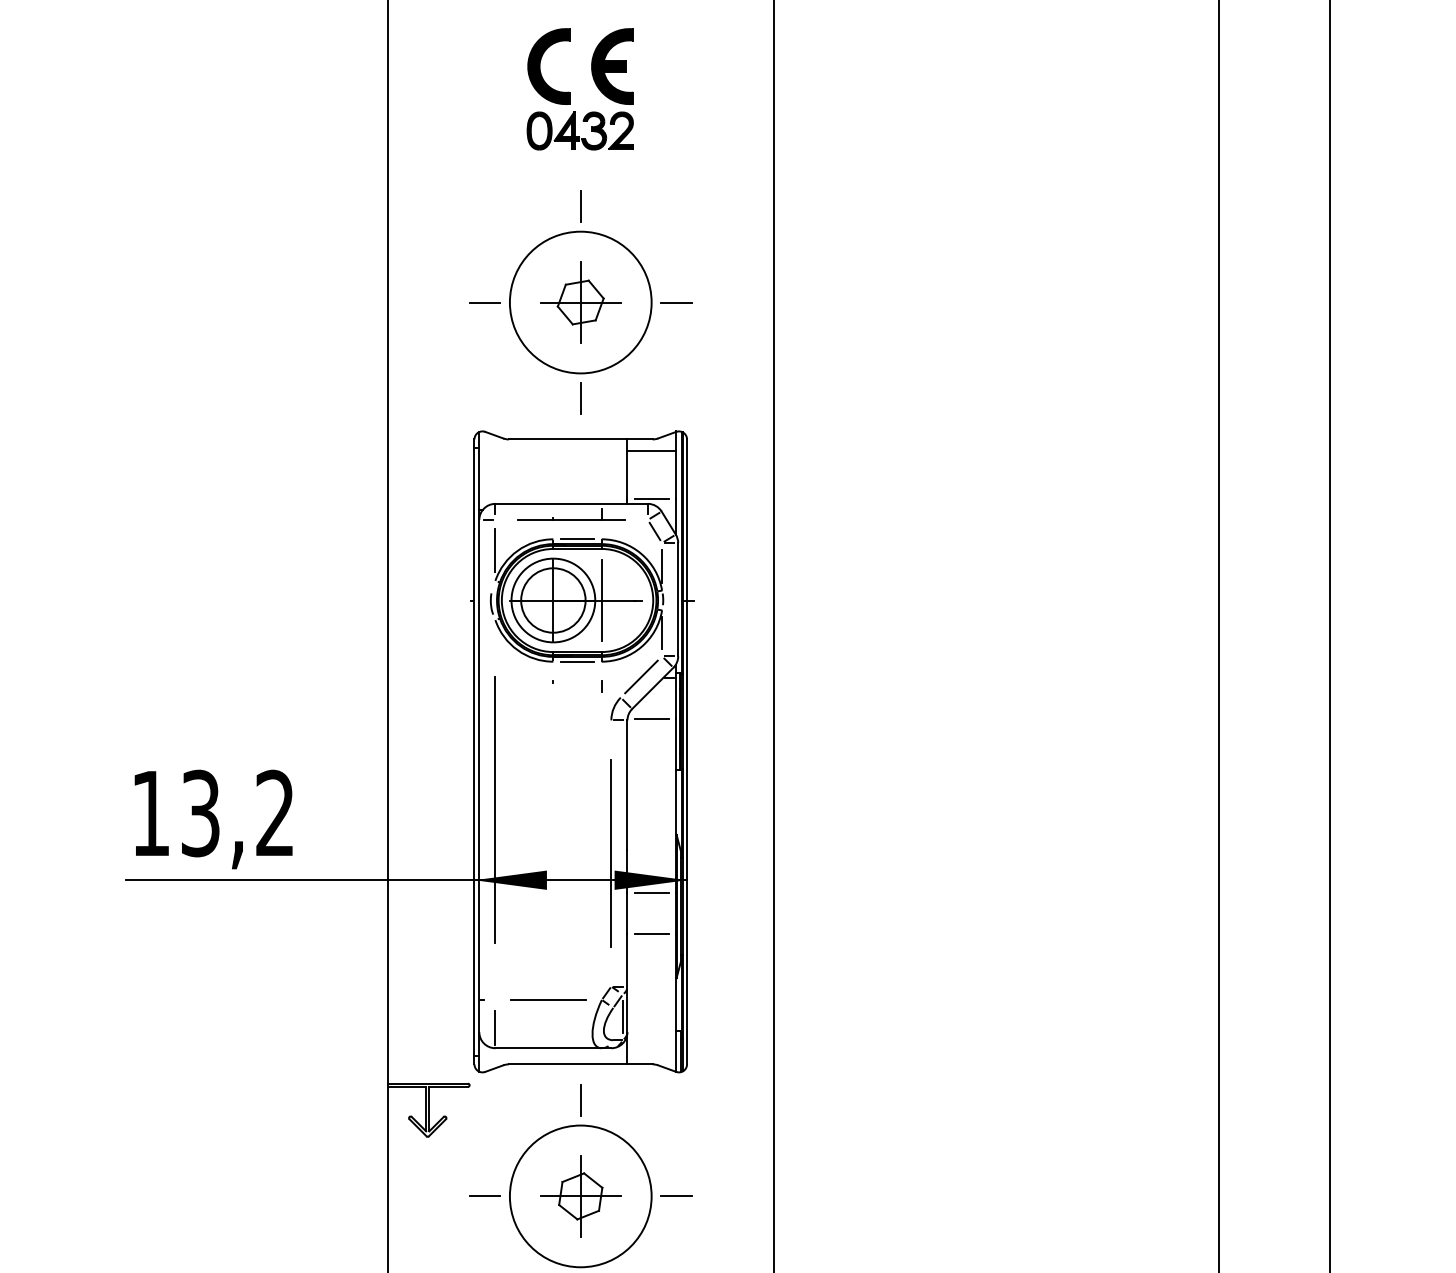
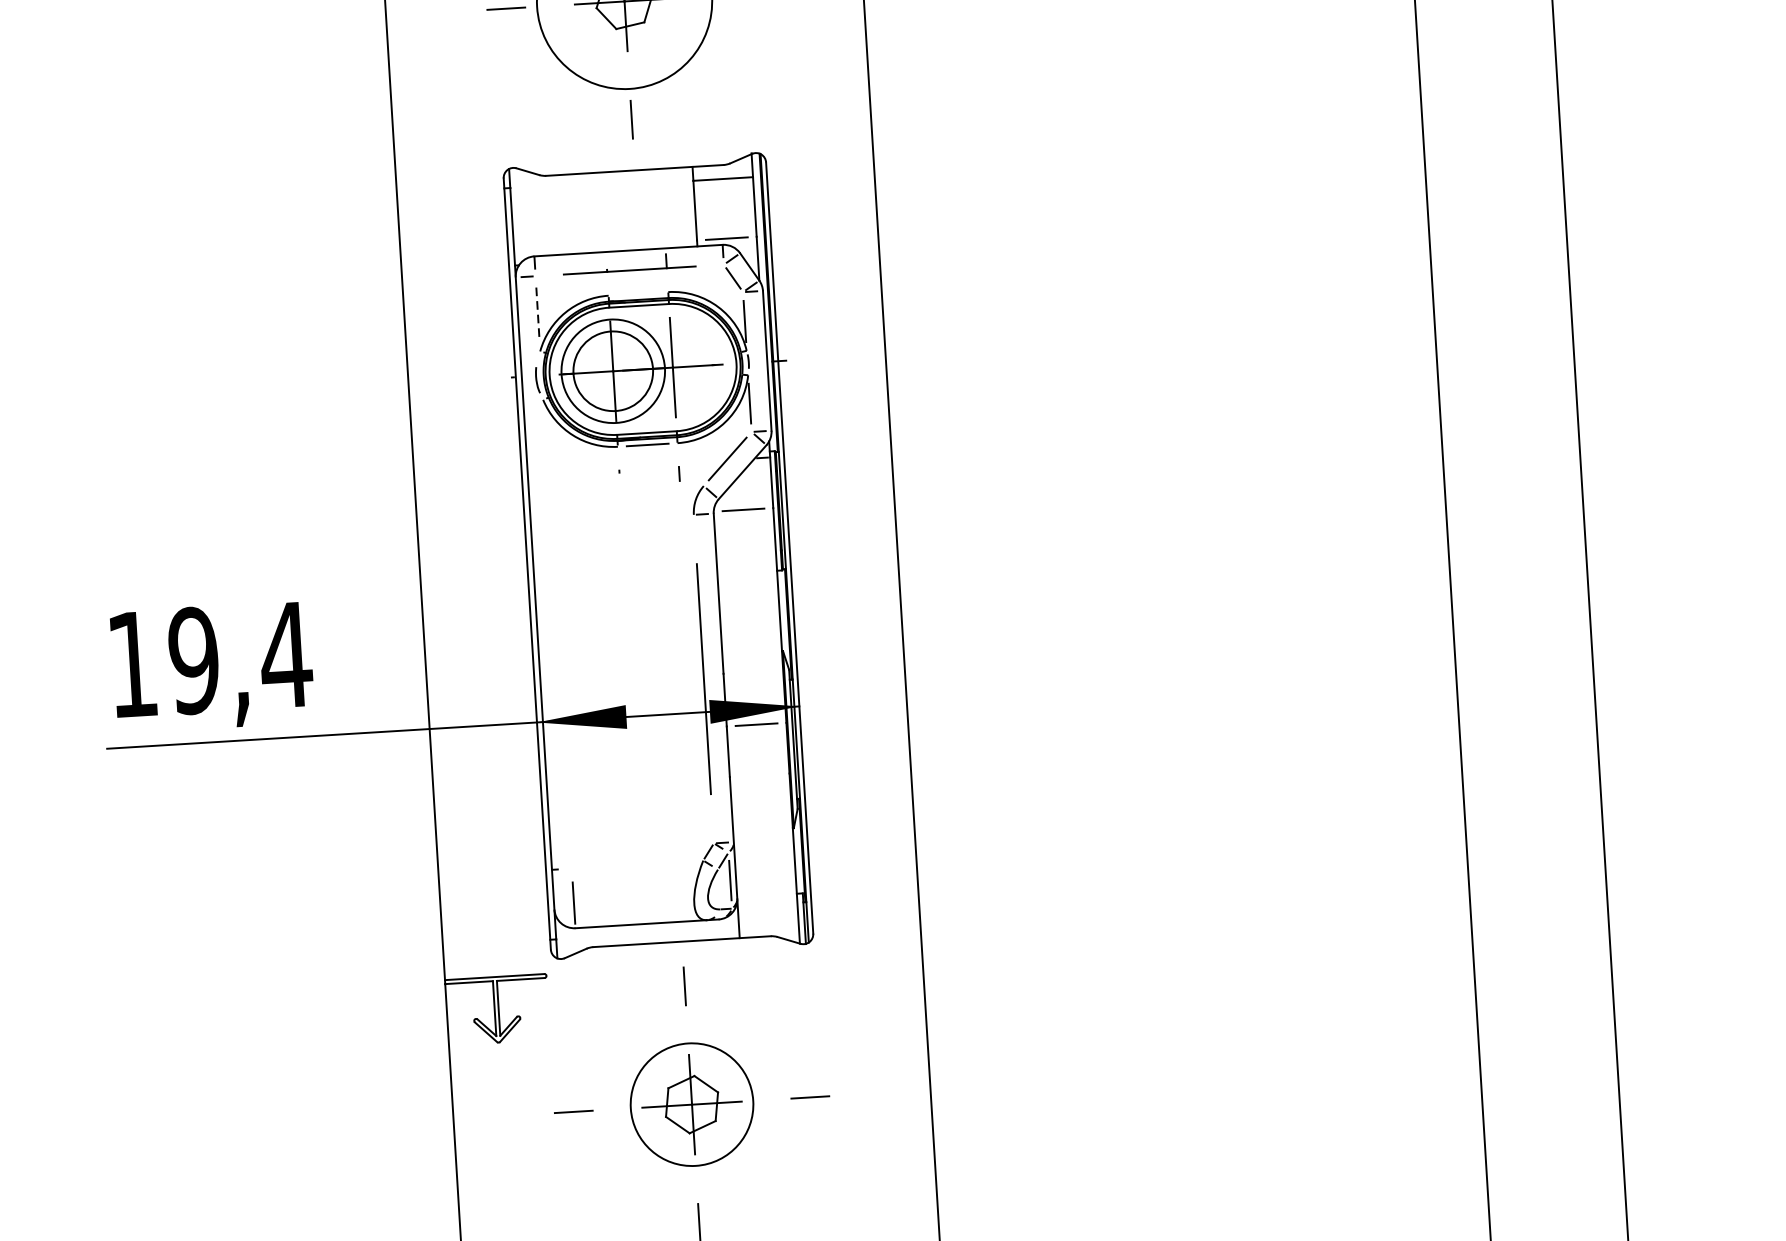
line: (577, 539) -> (638, 294), removed
line: (495, 550) -> (538, 313), solid -> dashed
line: (495, 809) -> (557, 633), removed
text: (238, 813) -> (240, 657), 13,2 -> 19,4
line: (651, 933) -> (759, 774), removed
line: (548, 999) -> (637, 864), removed
circle: (580, 1196) -> (691, 1104), size x0.7

